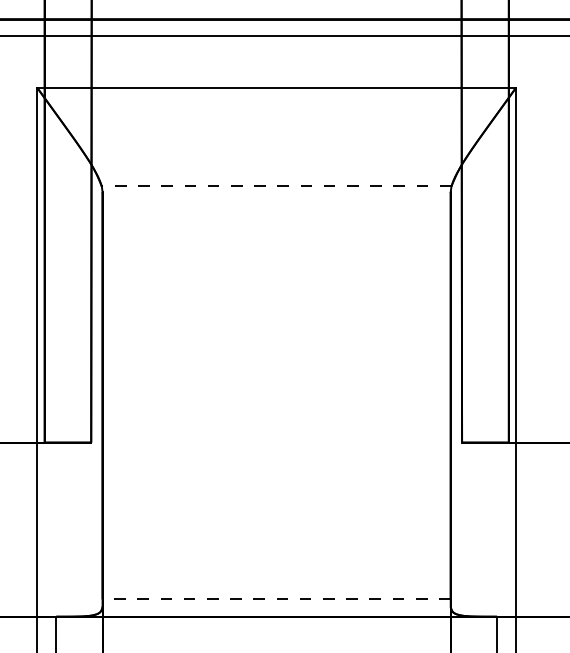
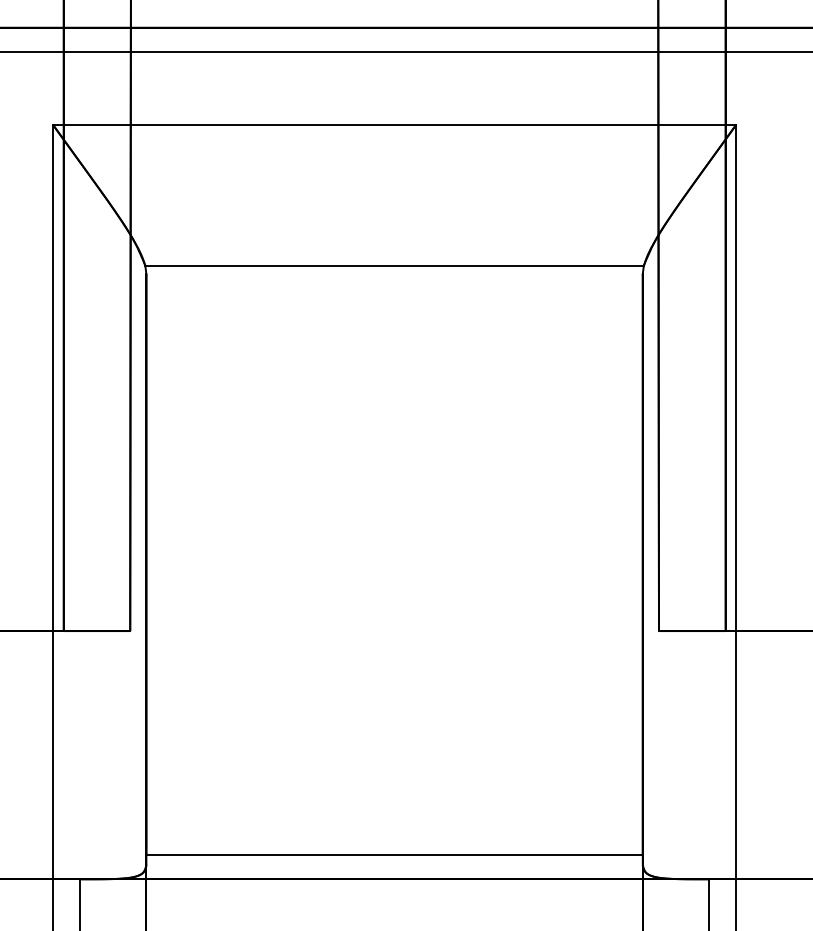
line: (276, 186) -> (394, 265), dashed -> solid
line: (276, 599) -> (394, 854), dashed -> solid

